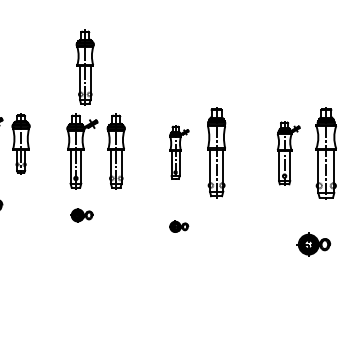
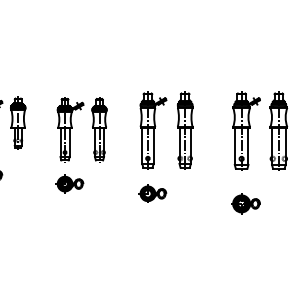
part: (84, 67) -> (72, 57), removed
part: (179, 152) -> (153, 130), size x1.67
part: (288, 153) -> (246, 131), size x1.43
part: (81, 215) -> (69, 184), size x1.43
part: (178, 226) -> (152, 193), size x1.67
part: (313, 244) -> (245, 203), moved

